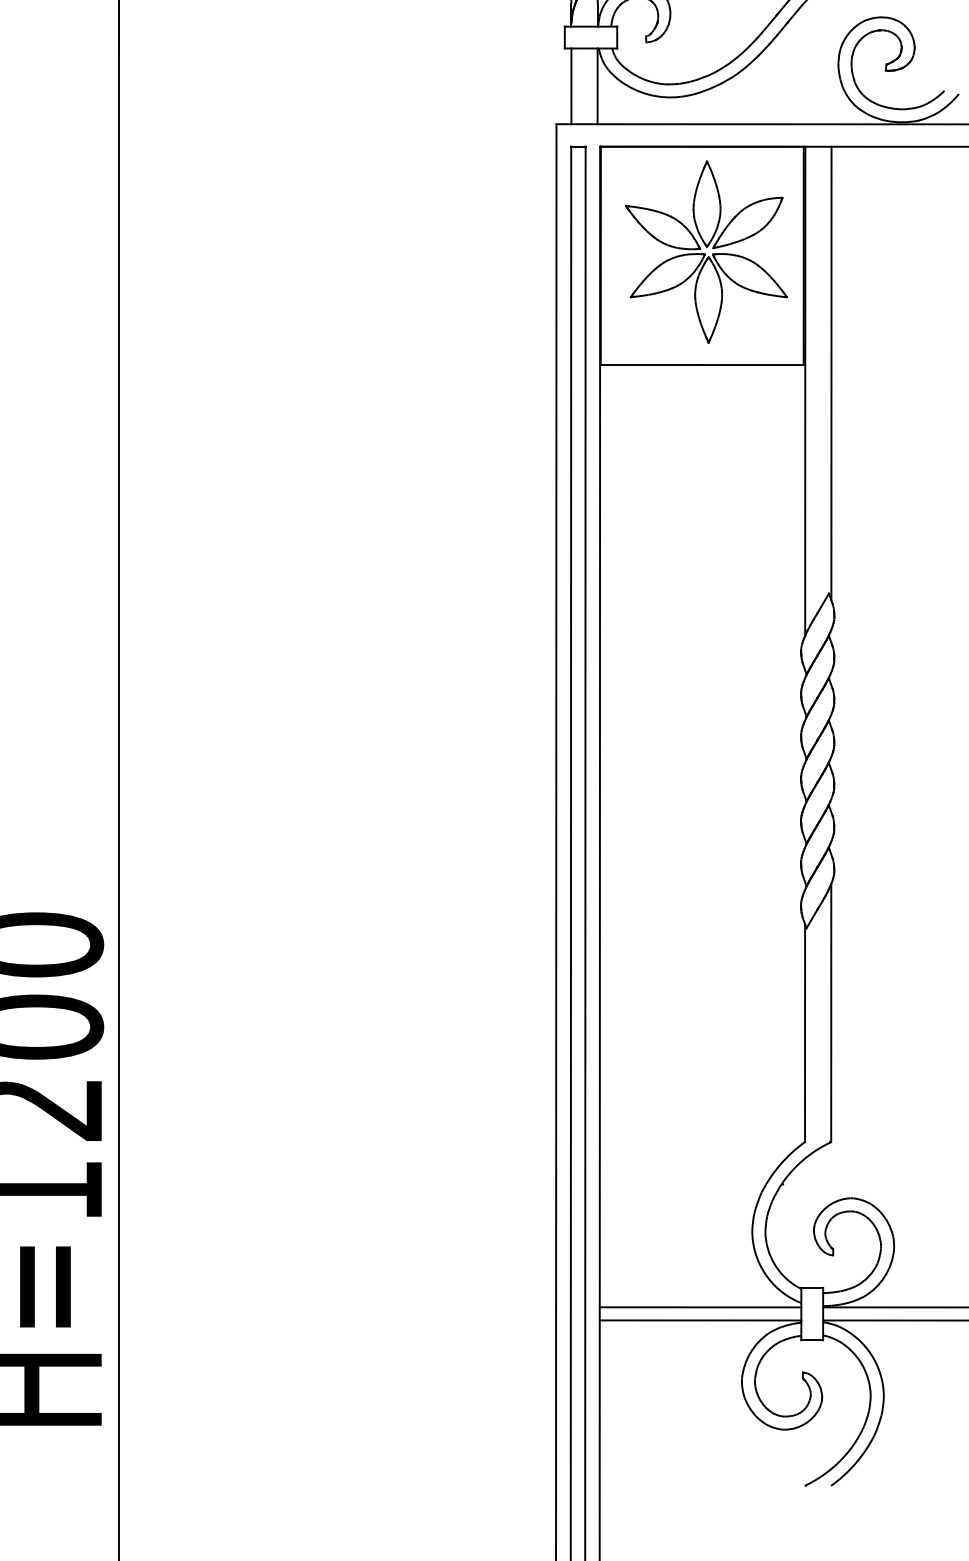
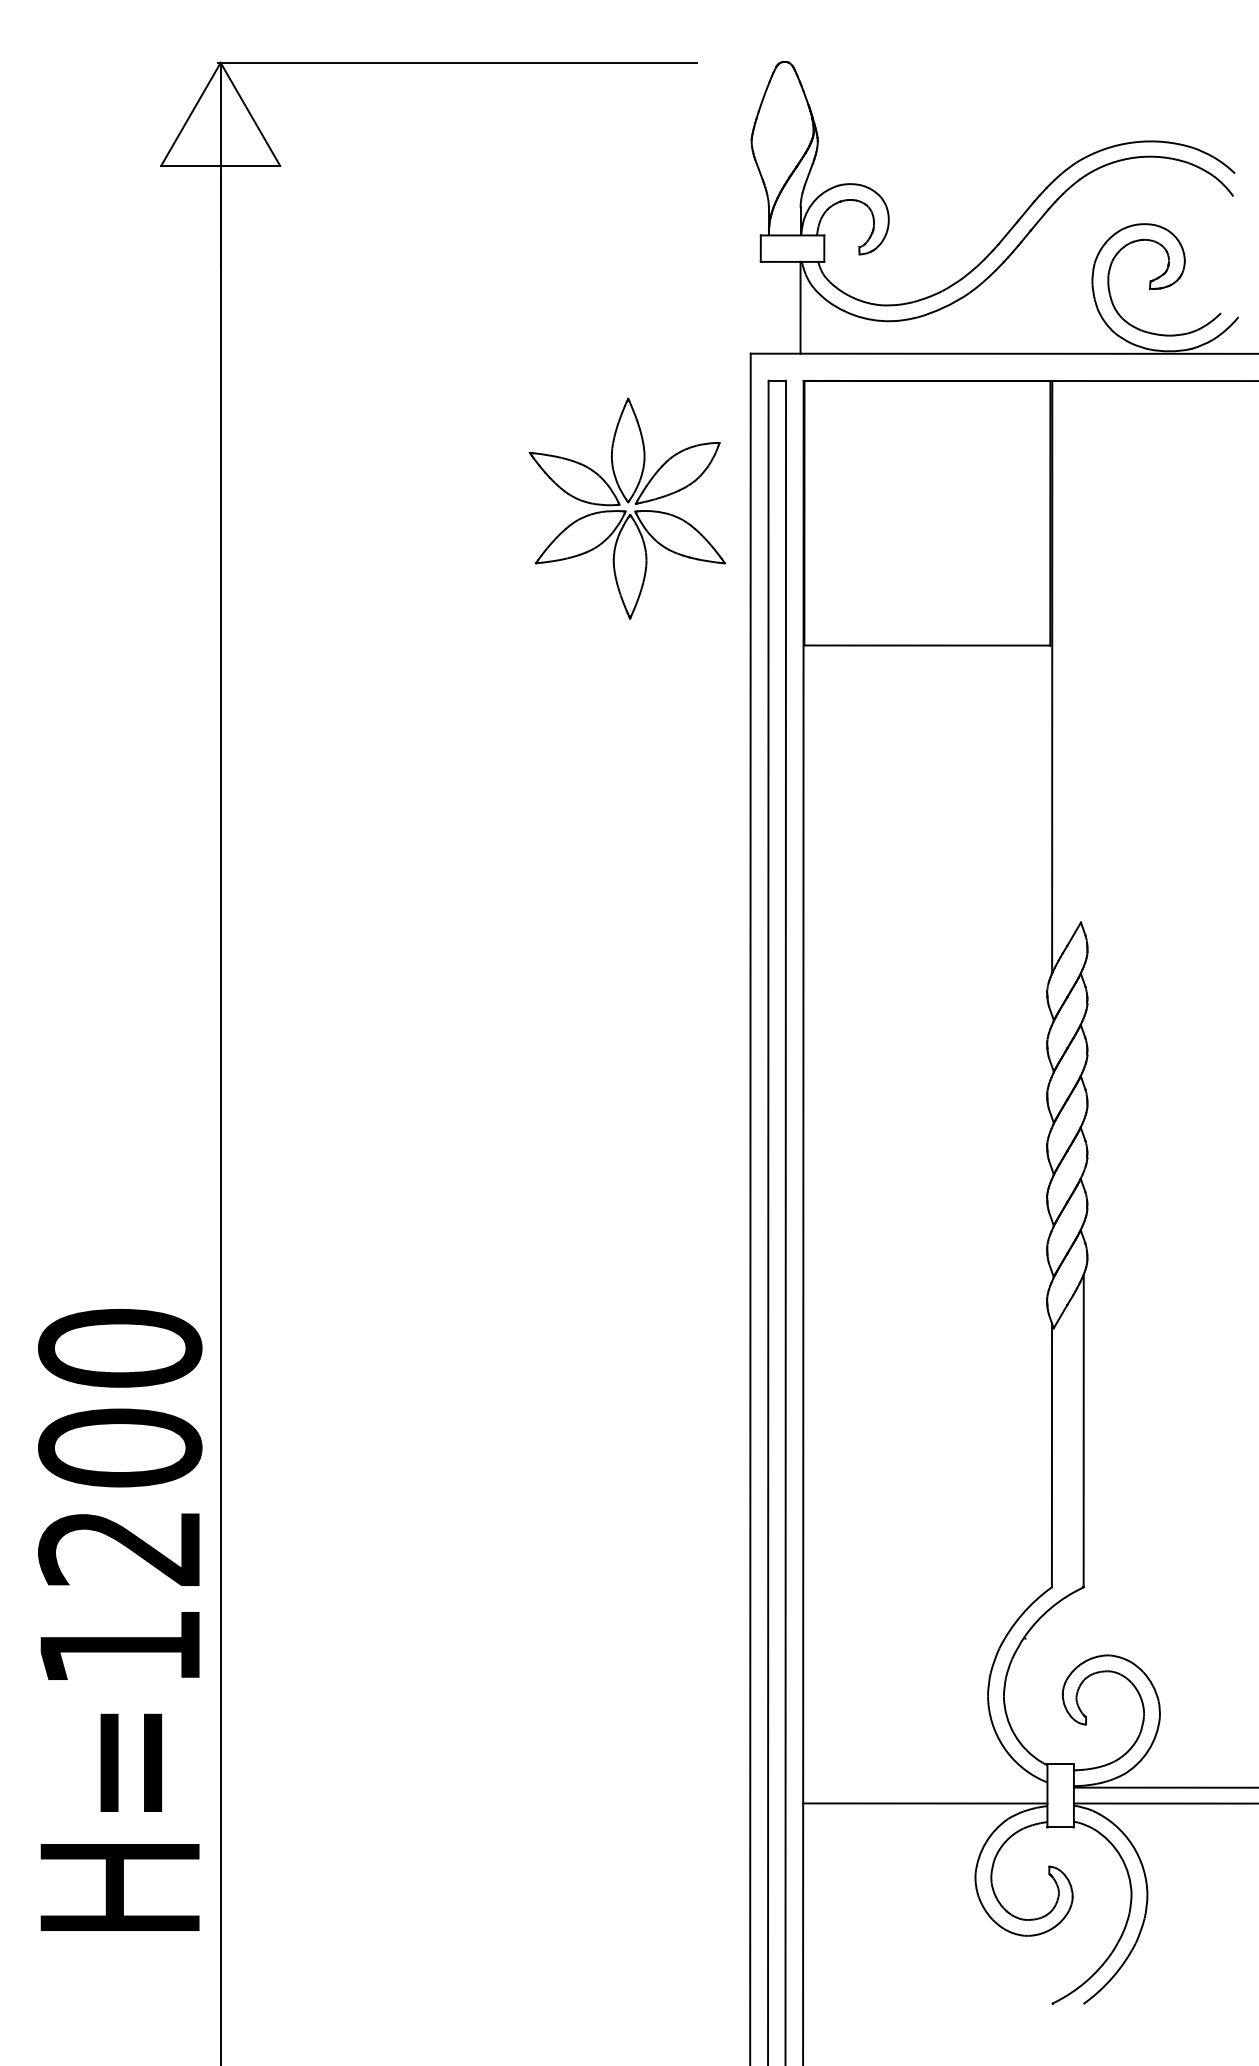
line: (571, 86) -> (768, 307), removed
part: (705, 251) -> (626, 508), moved
line: (831, 373) -> (1083, 655), removed
line: (700, 1307) -> (925, 1787), removed

